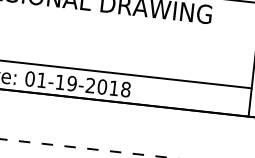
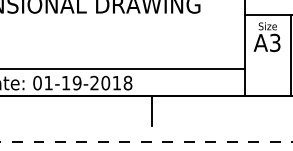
line: (148, 121) -> (152, 110), added

